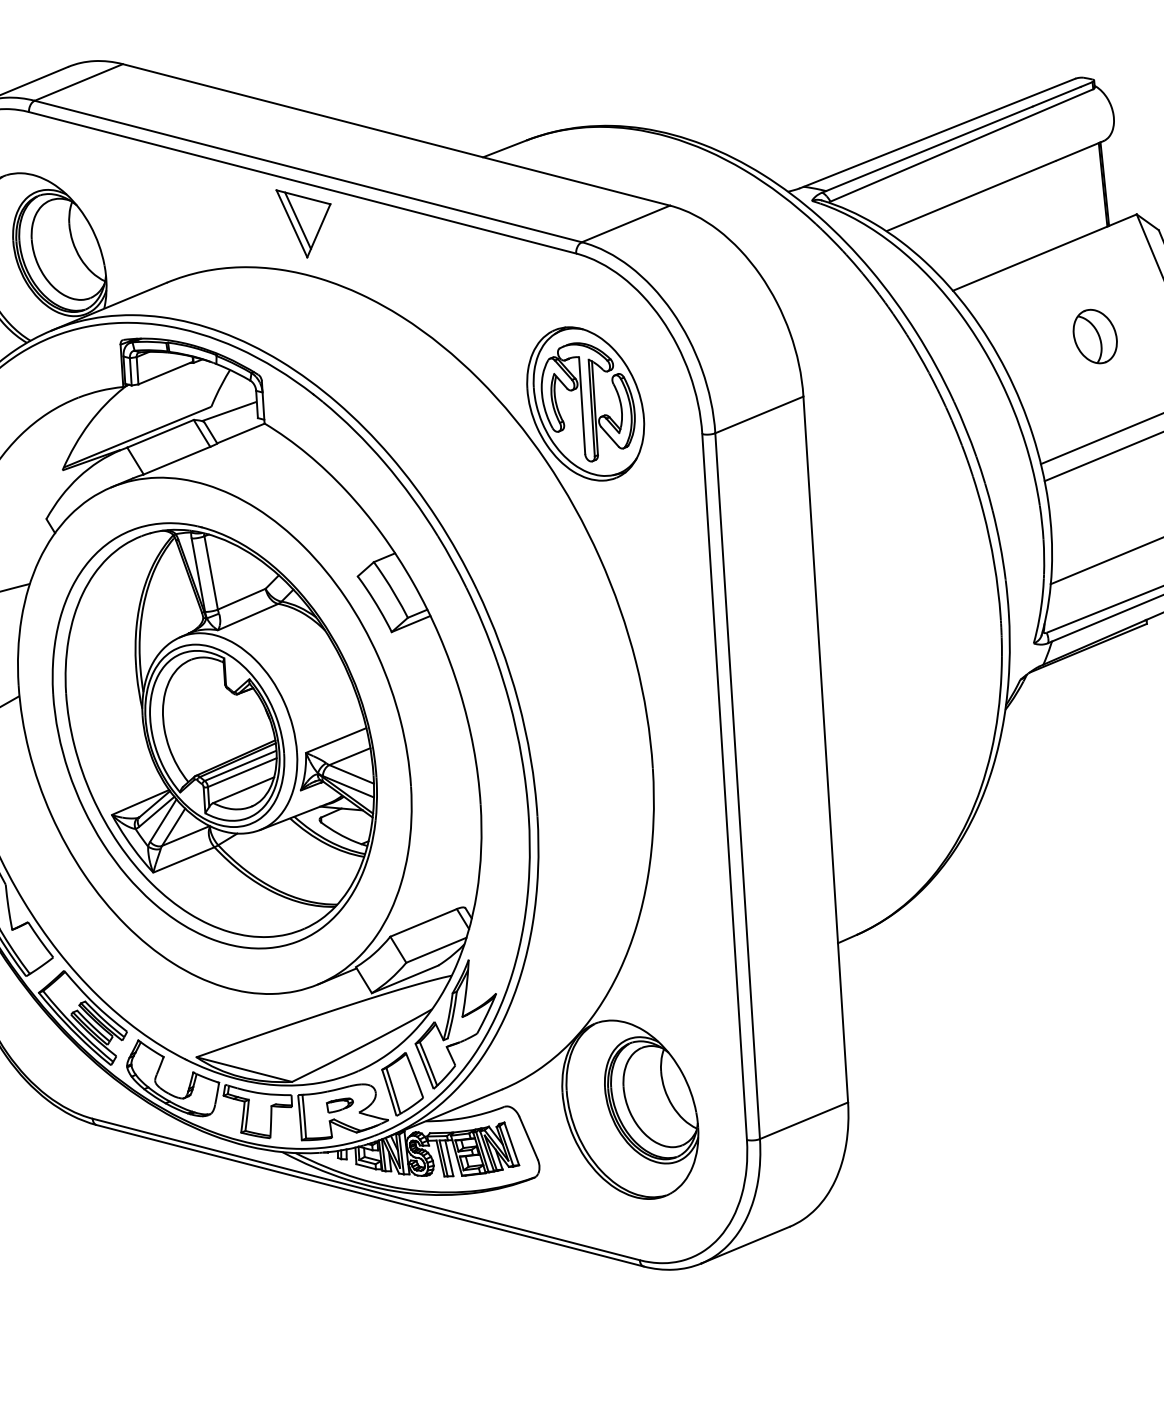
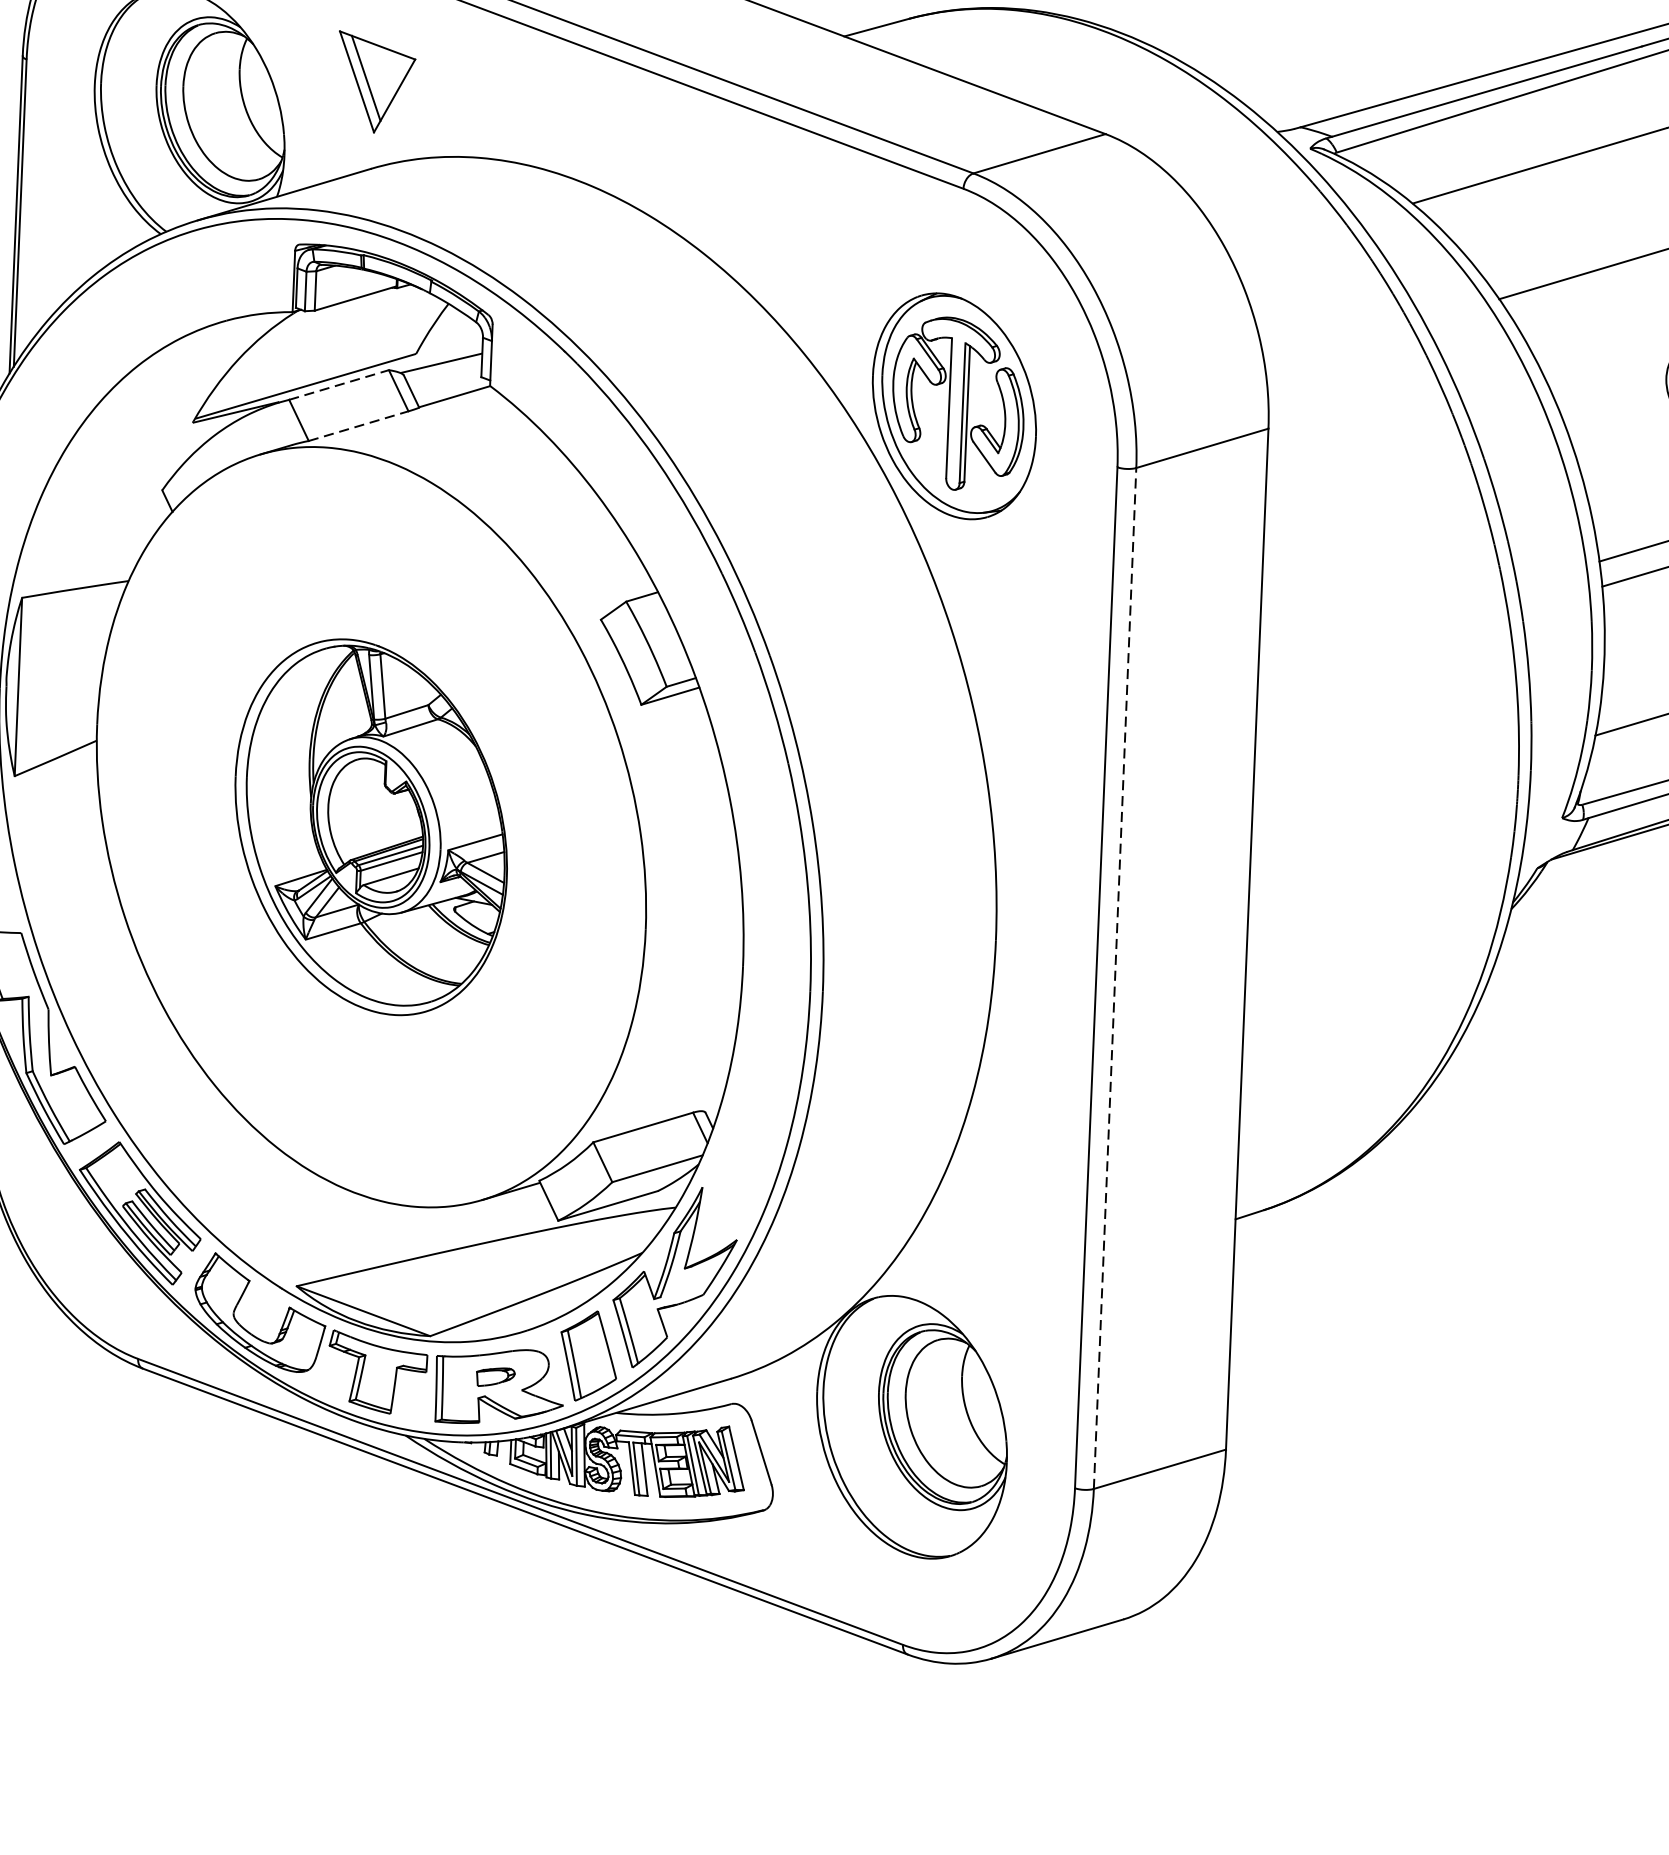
part: (303, 223) -> (373, 83), moved
line: (161, 433) -> (340, 384), solid -> dashed
line: (177, 460) -> (359, 425), solid -> dashed
part: (214, 735) -> (371, 826), size x0.6
line: (737, 786) -> (1114, 978), solid -> dashed

